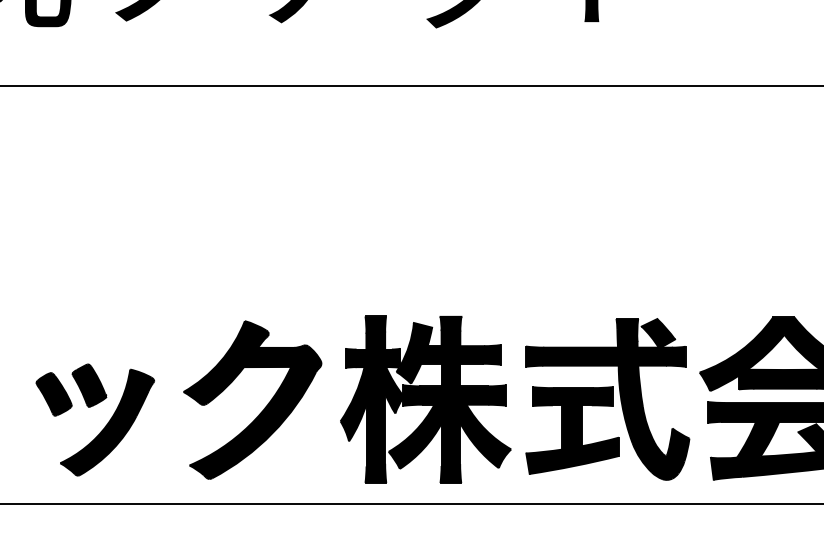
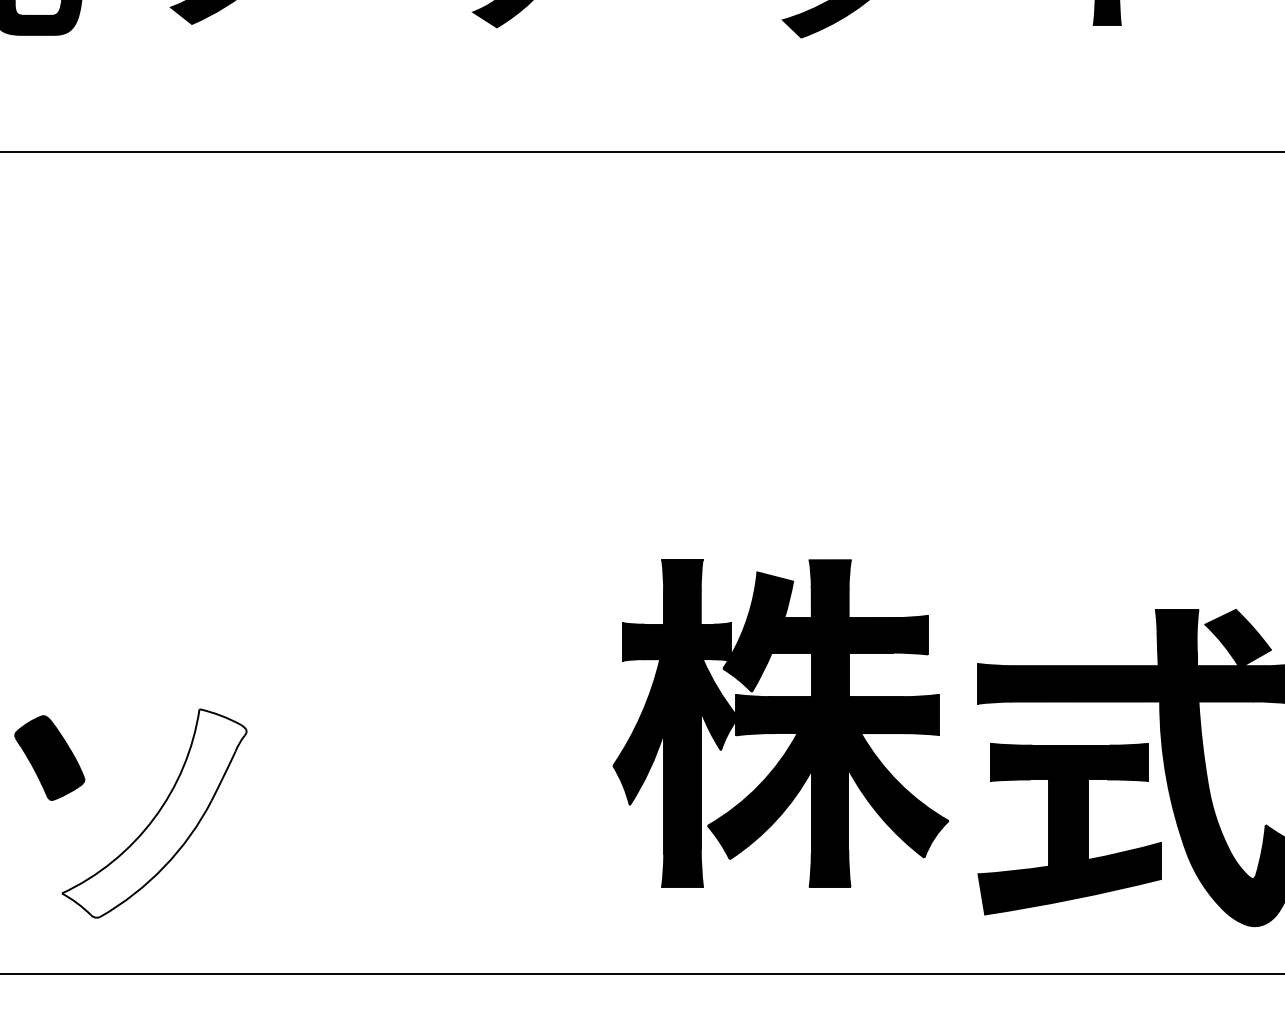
part: (89, 385) -> (119, 740), removed
part: (425, 399) -> (780, 722), moved
part: (264, 407) -> (463, 783), removed
fill: (107, 422) -> (154, 813), removed

